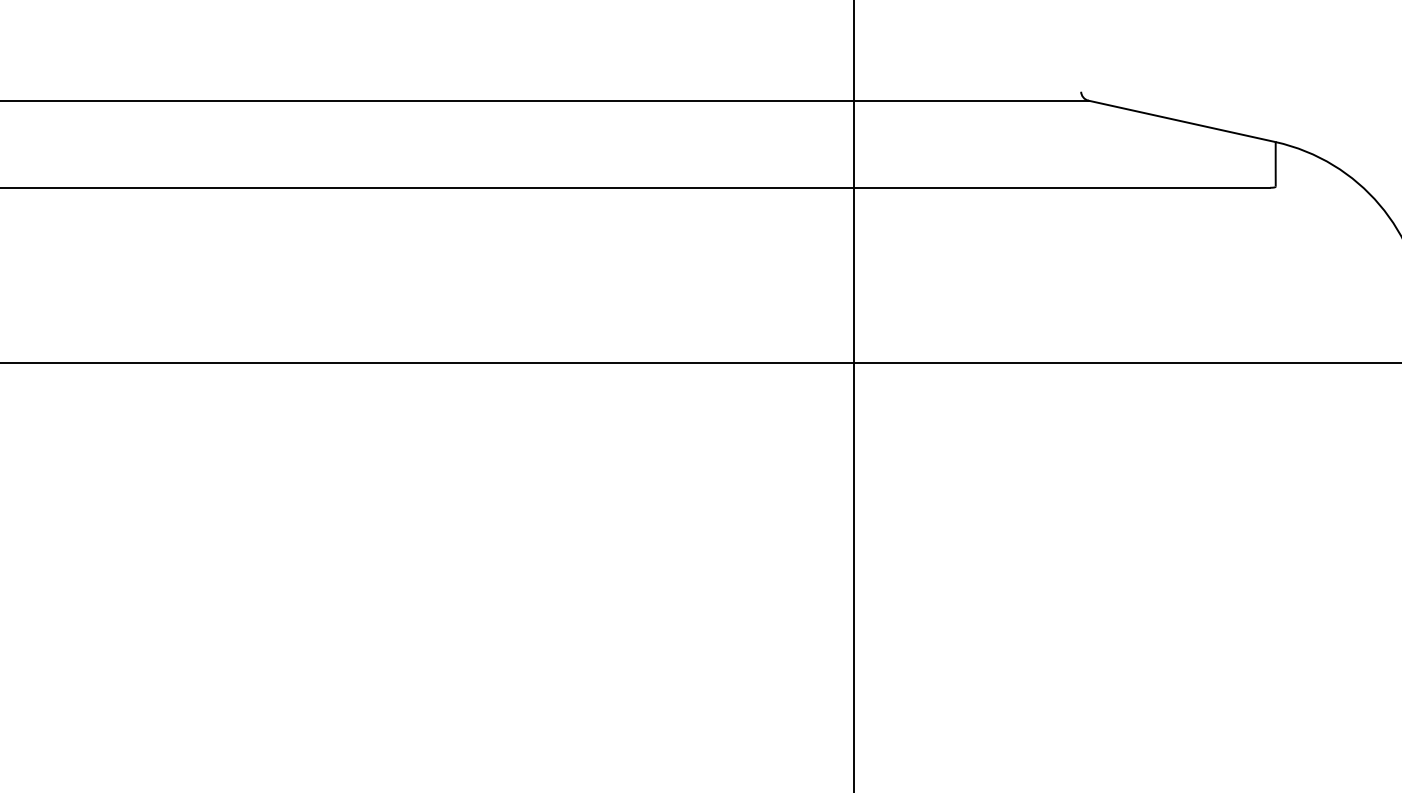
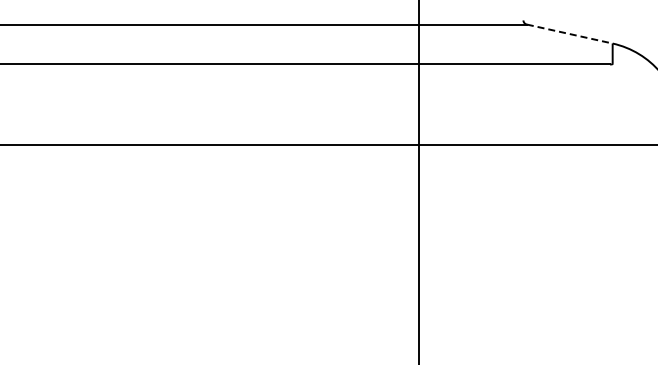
line: (1181, 122) -> (569, 34), solid -> dashed

